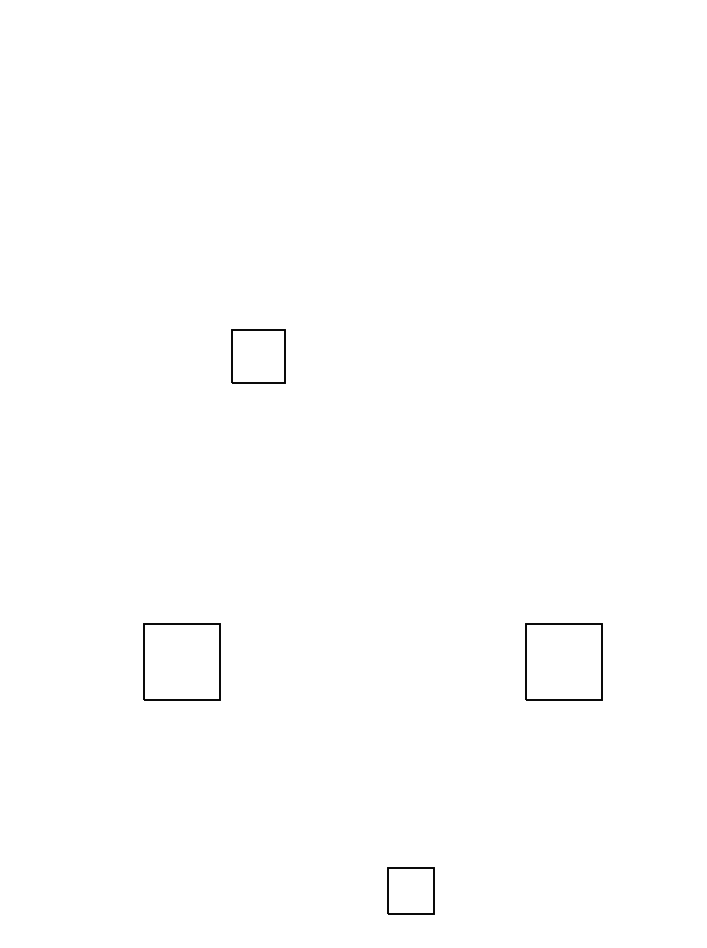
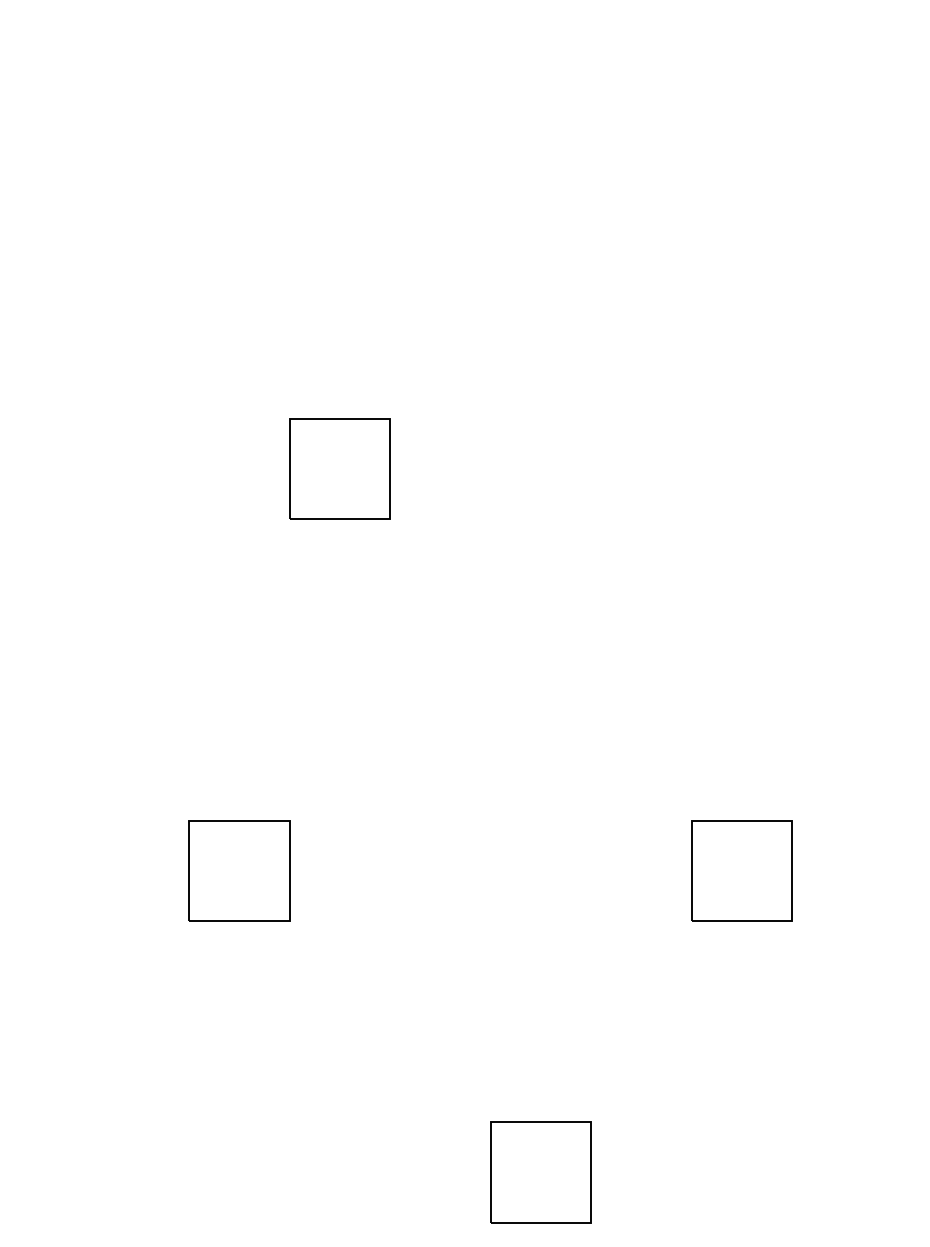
part: (258, 356) -> (340, 468), size x1.43
part: (410, 891) -> (539, 1172), size x1.67

